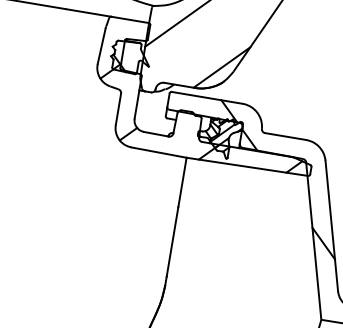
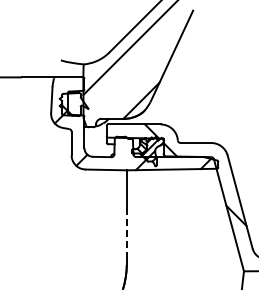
line: (172, 241) -> (126, 232), solid -> dashed

